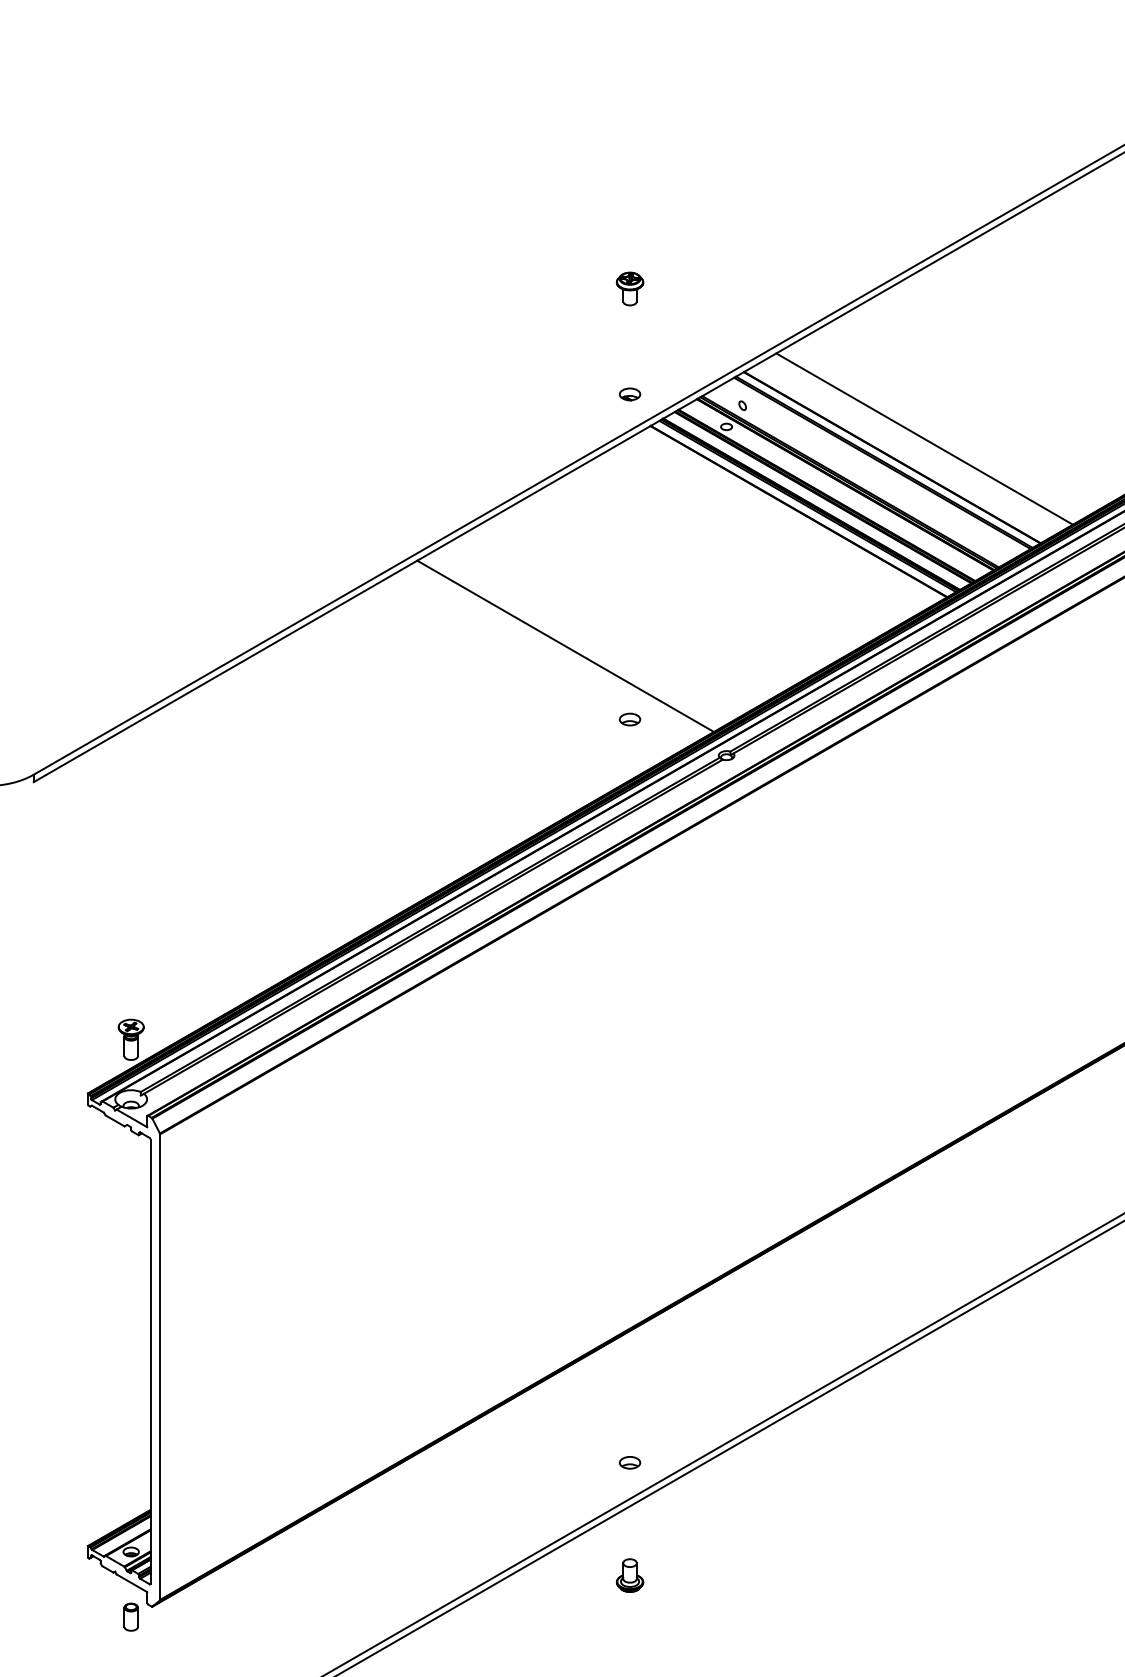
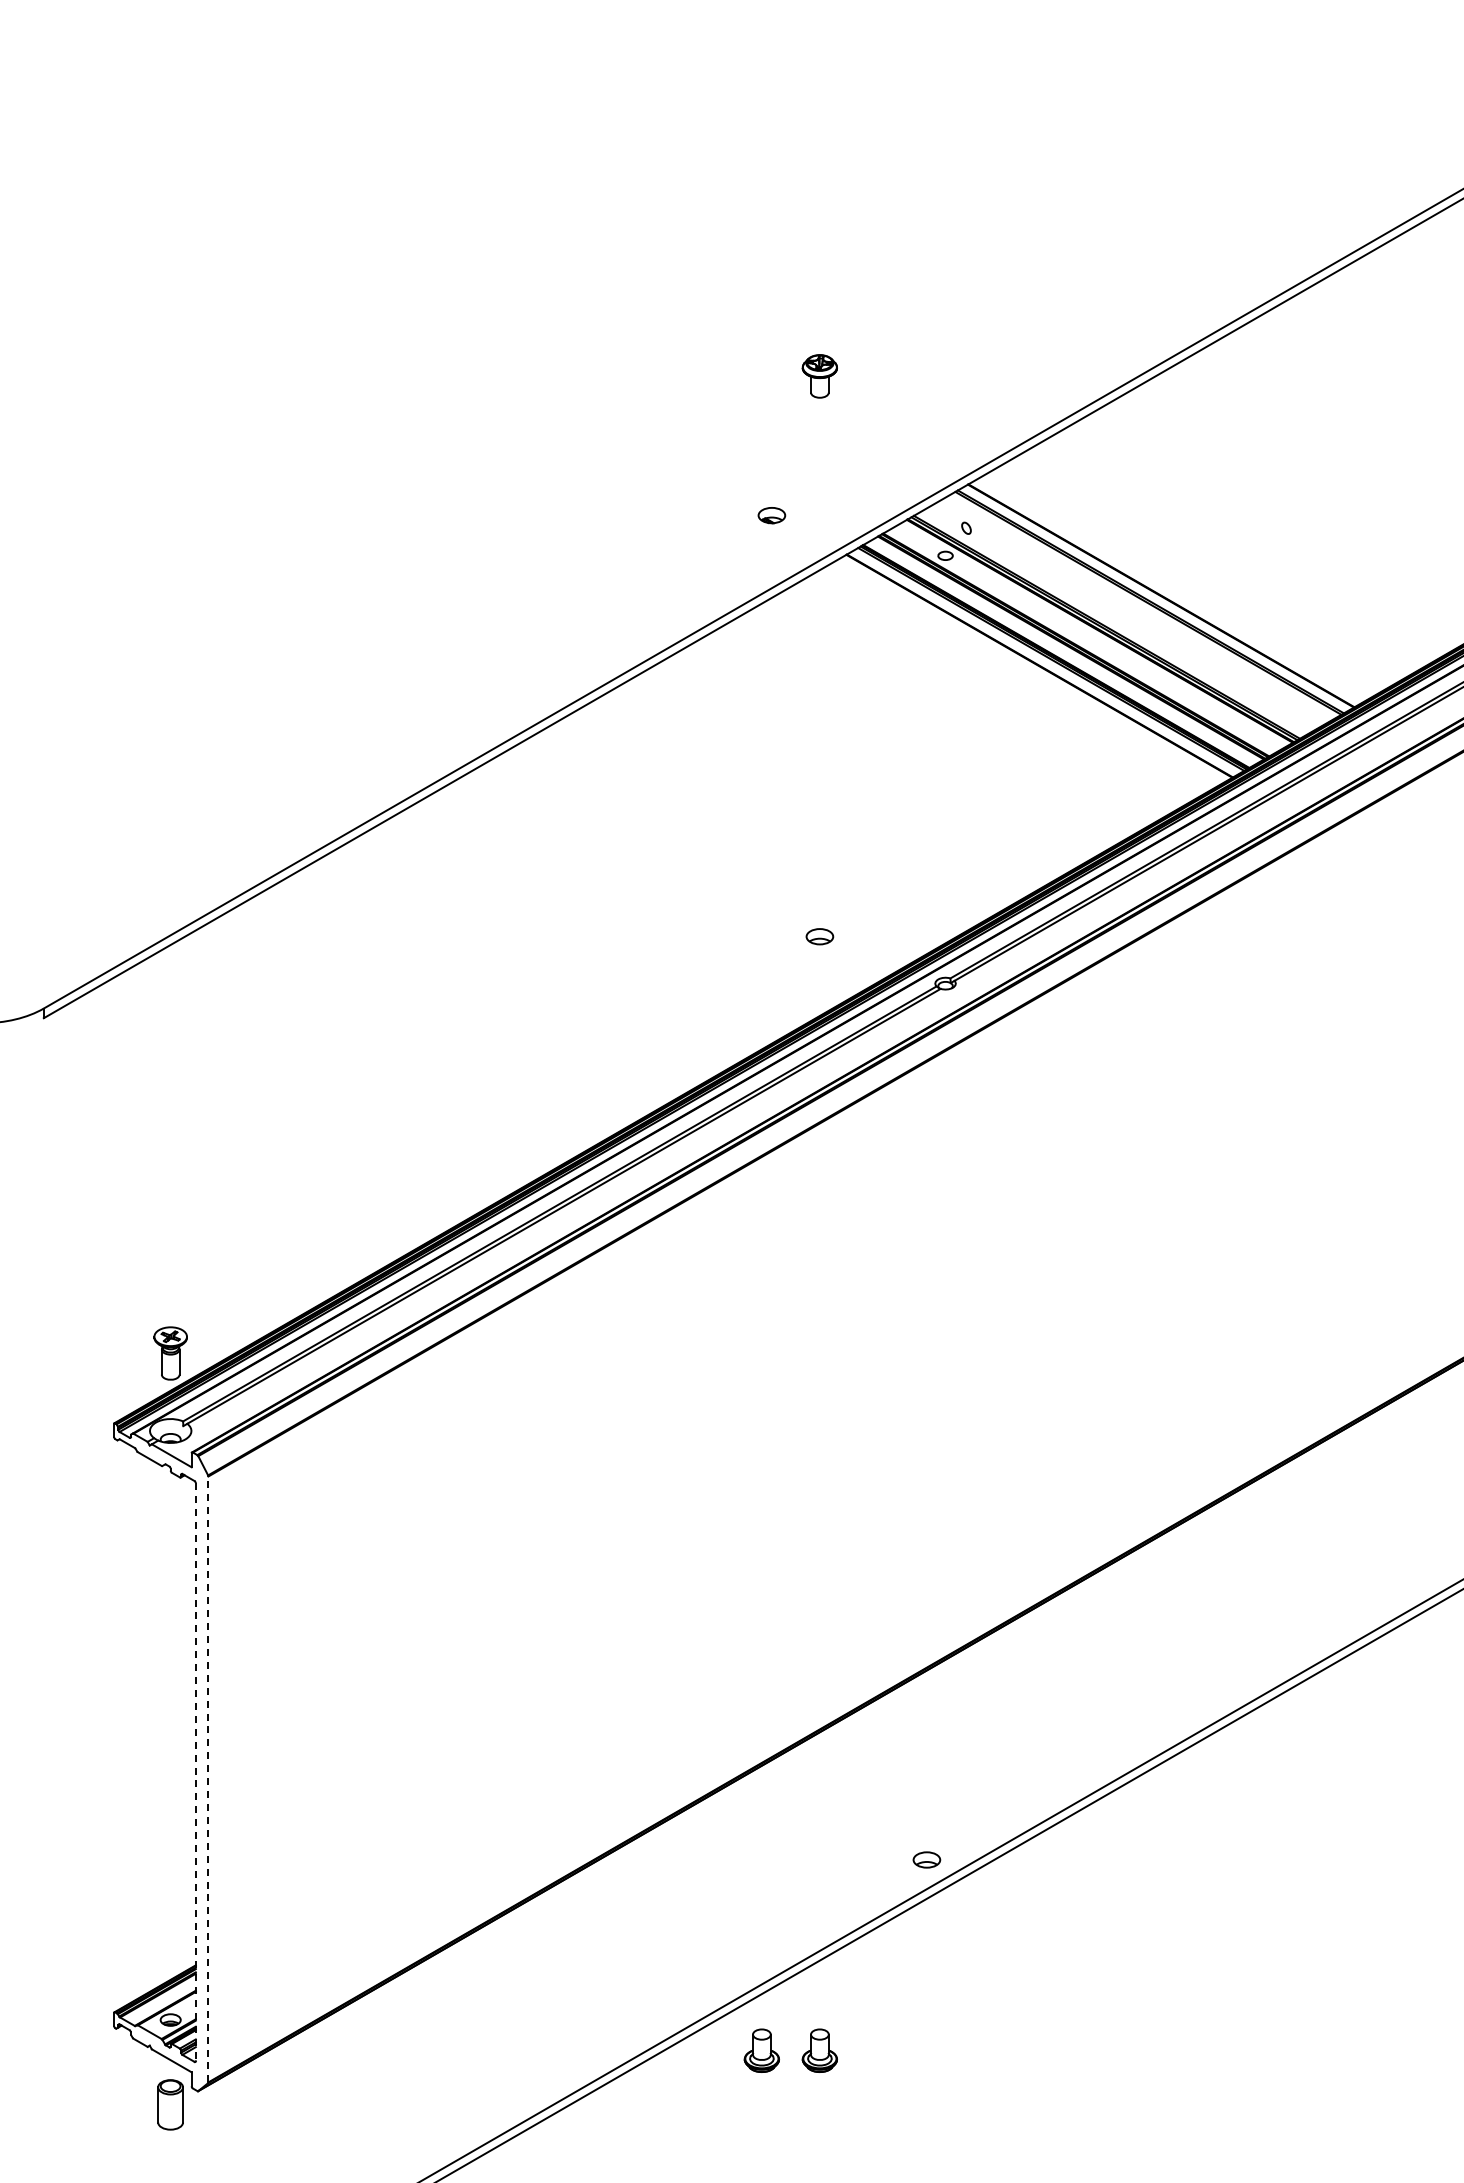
part: (629, 394) -> (771, 515), moved
line: (924, 438) -> (1203, 571), removed
line: (565, 645) -> (736, 840), removed
line: (150, 1361) -> (195, 1772), solid -> dashed
line: (160, 1367) -> (208, 1779), solid -> dashed
part: (629, 1462) -> (926, 1859), moved
part: (585, 1575) -> (761, 2050), added
part: (131, 1616) -> (170, 2104), size x1.4

